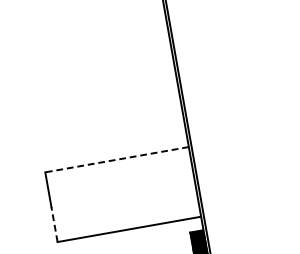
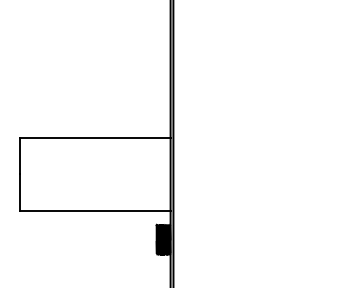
line: (116, 159) -> (94, 137), dashed -> solid
line: (53, 223) -> (19, 191), dashed -> solid

